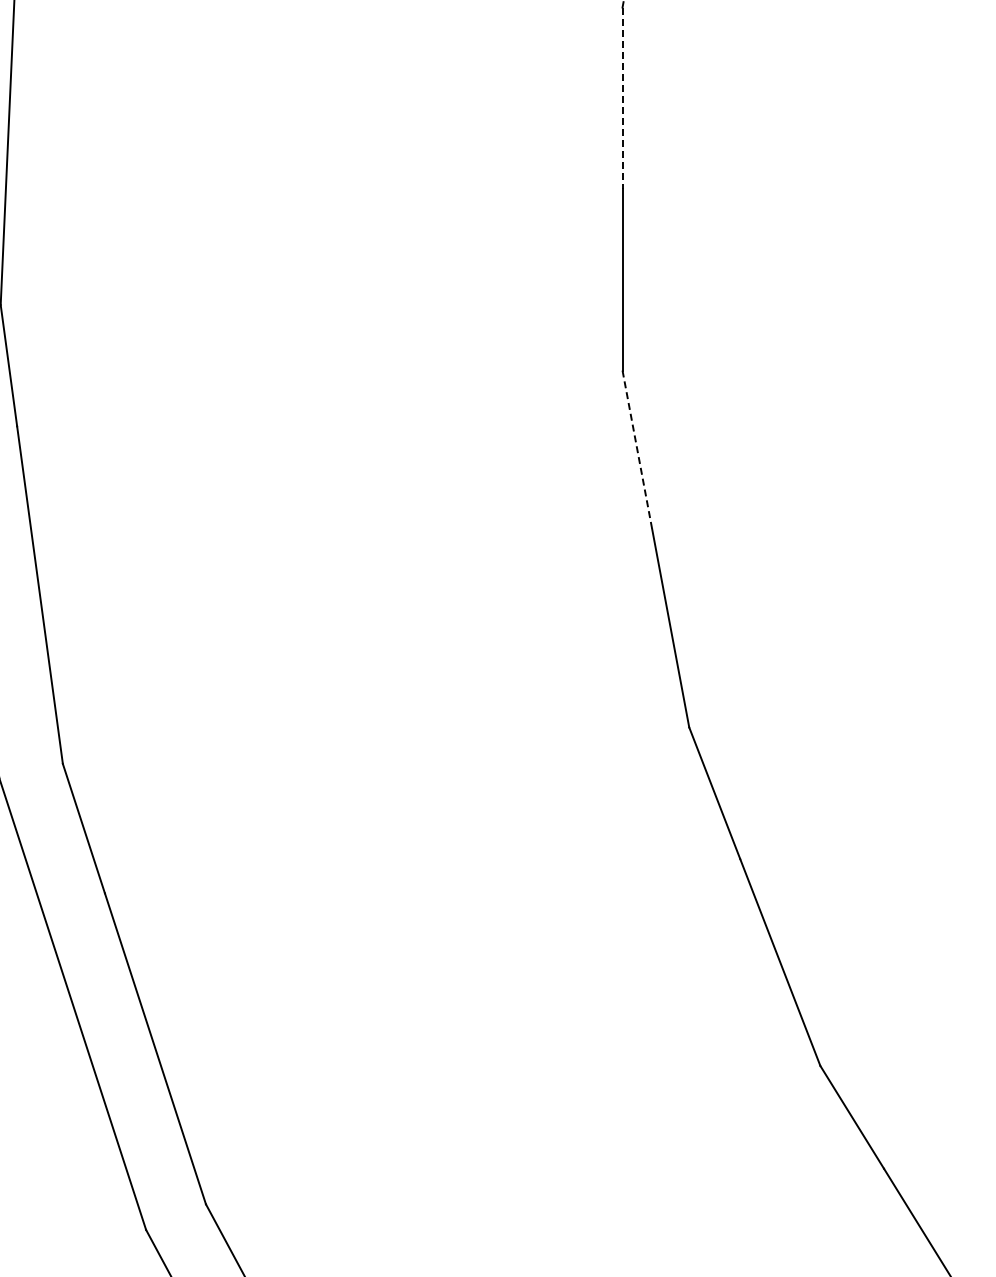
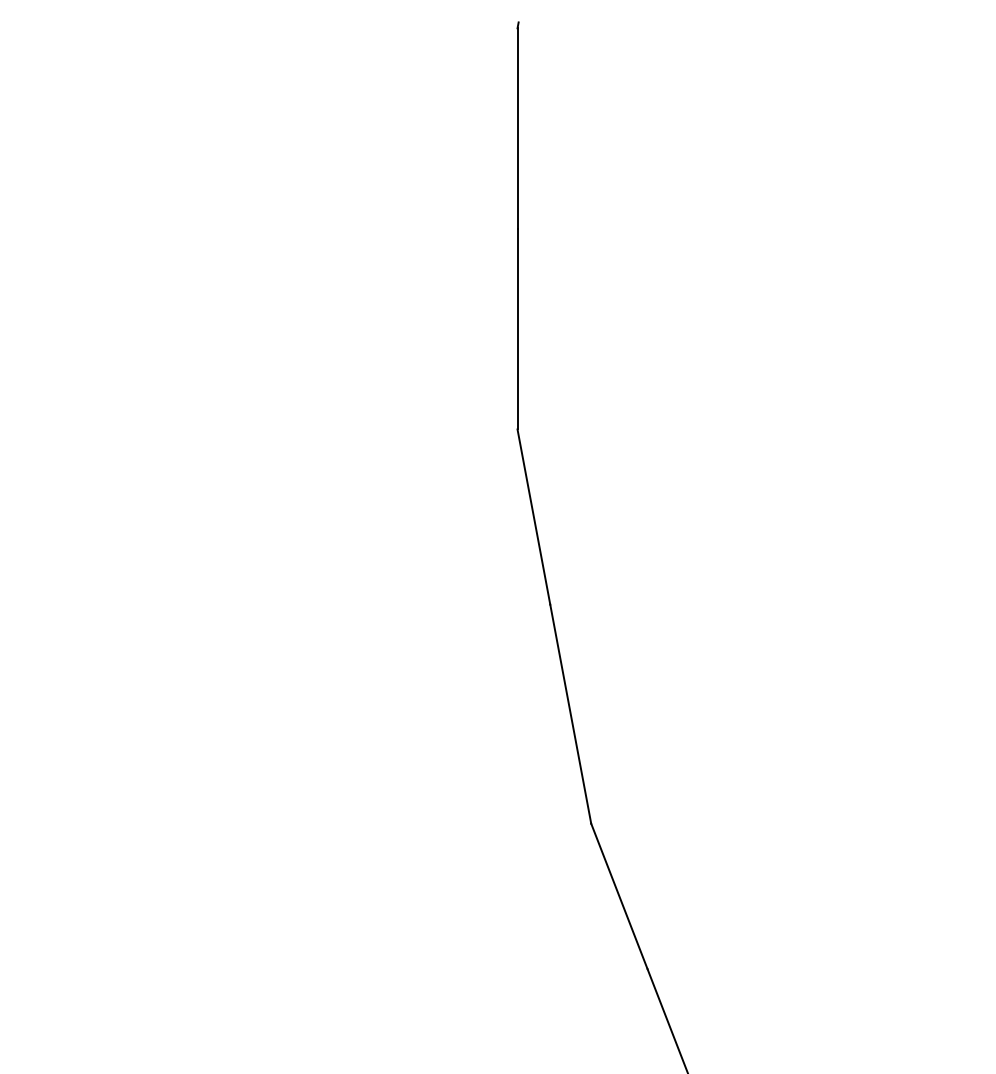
line: (622, 98) -> (517, 128), dashed -> solid
line: (637, 449) -> (534, 516), dashed -> solid

